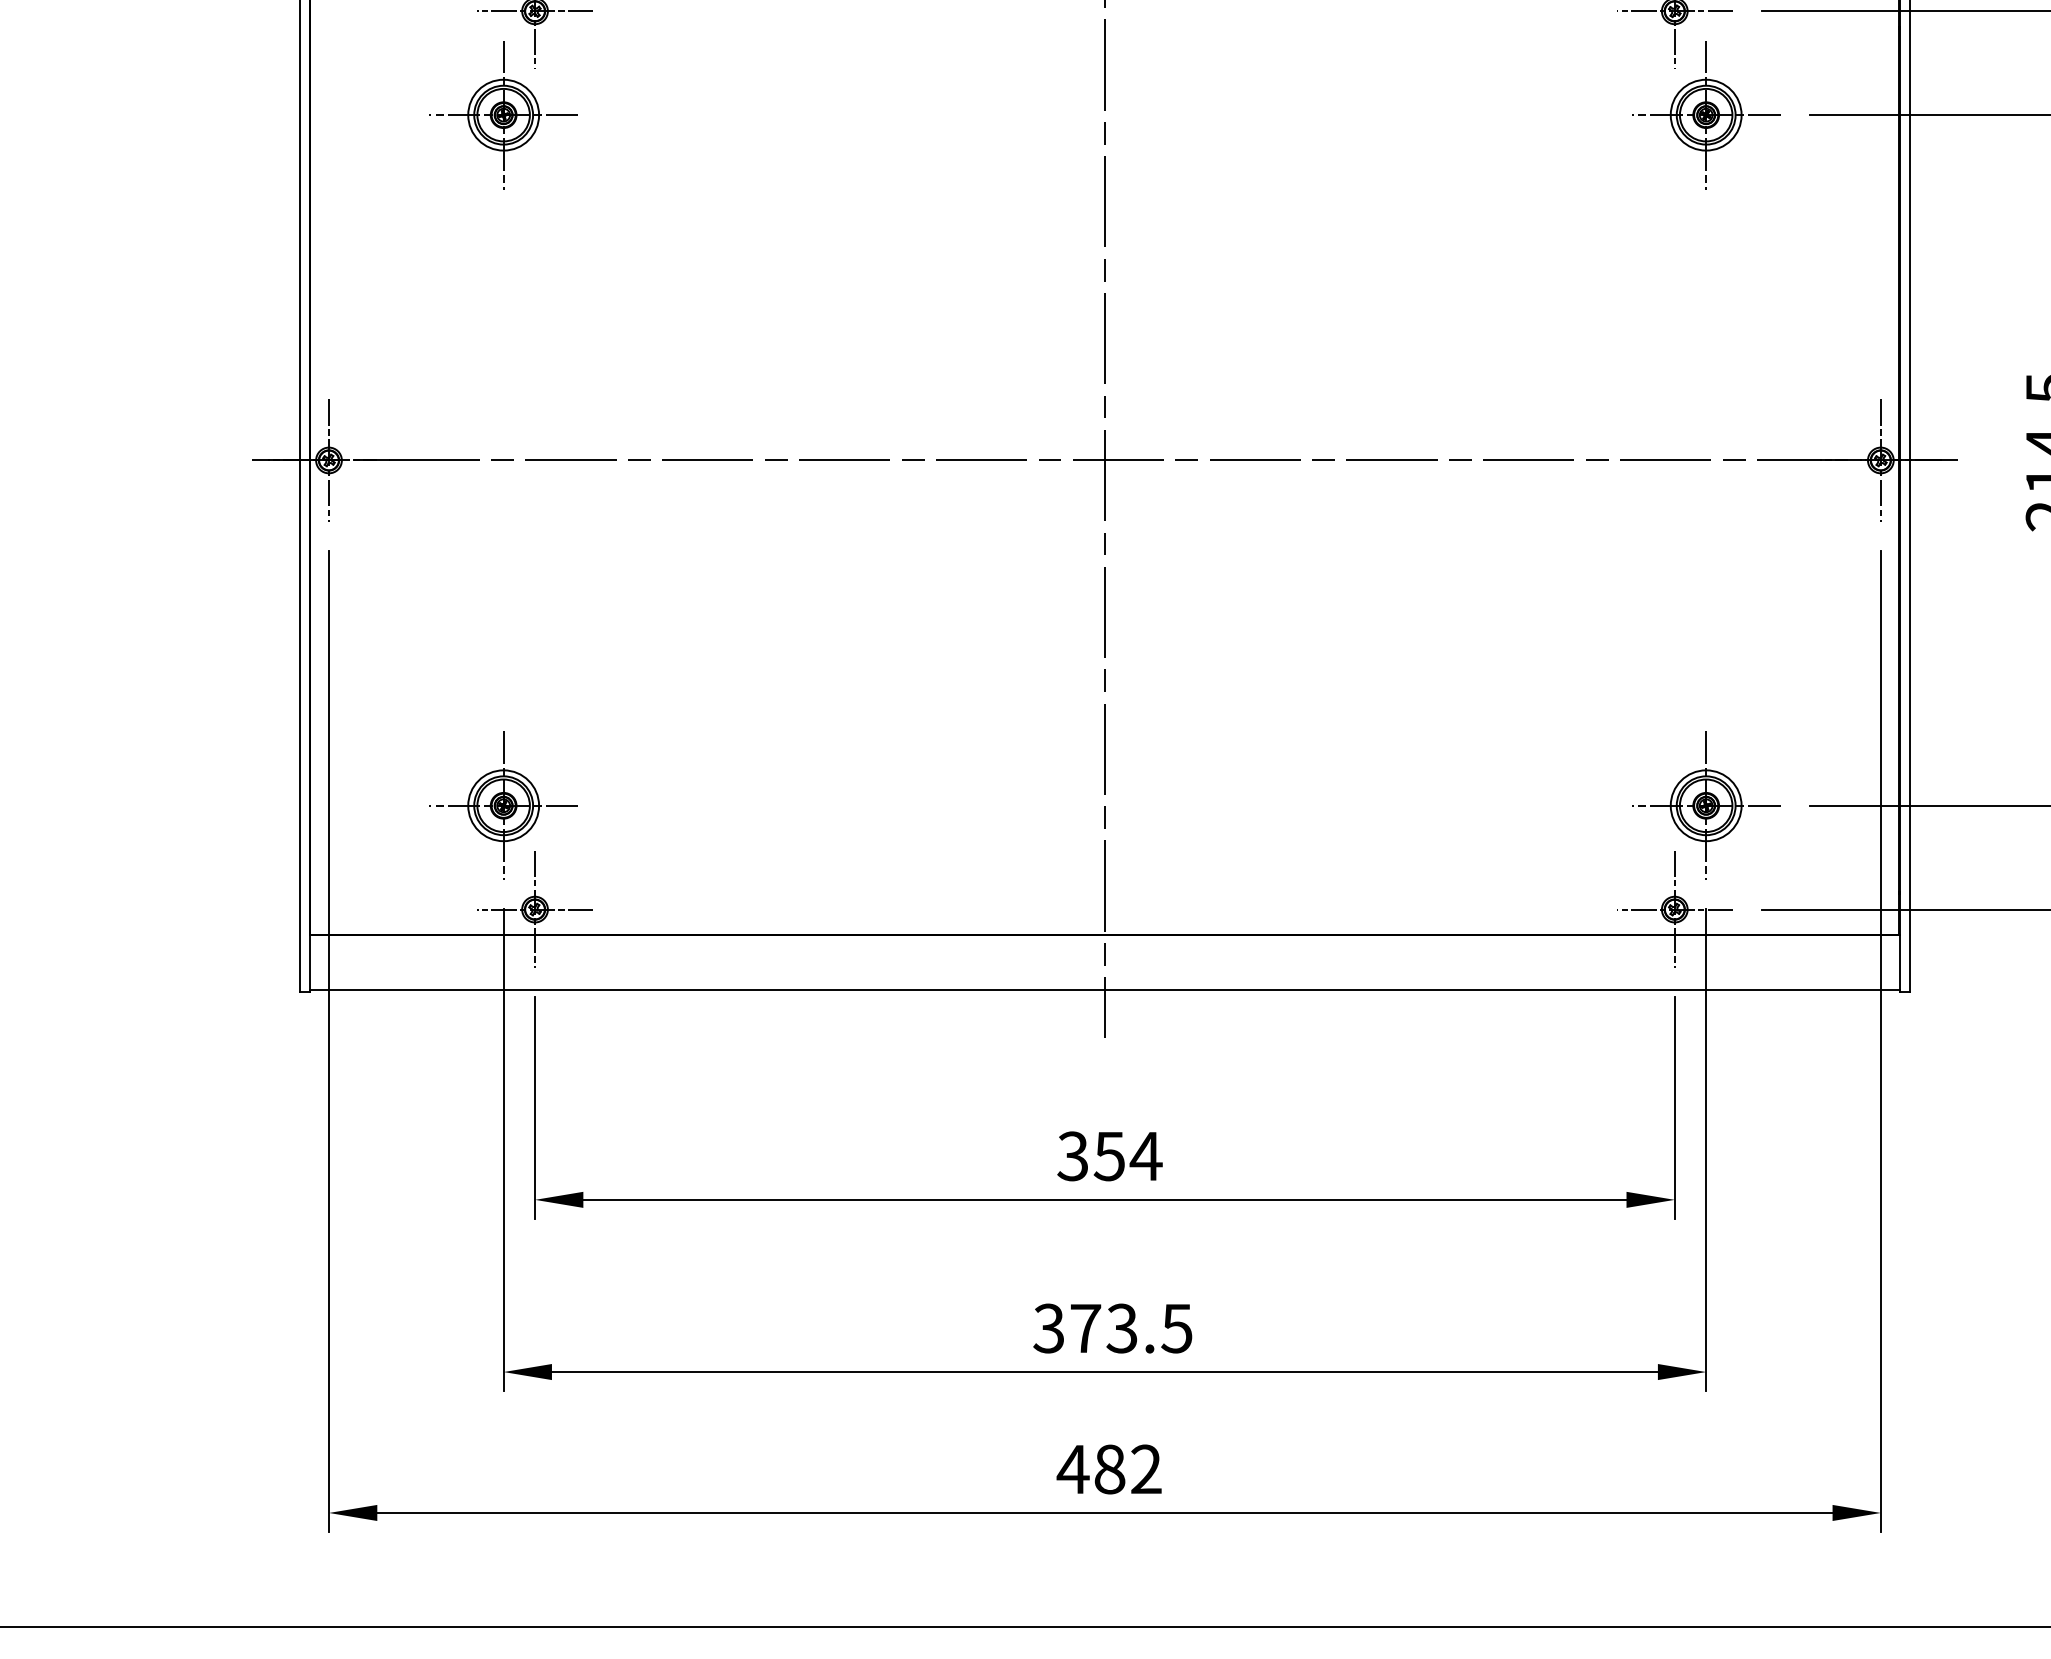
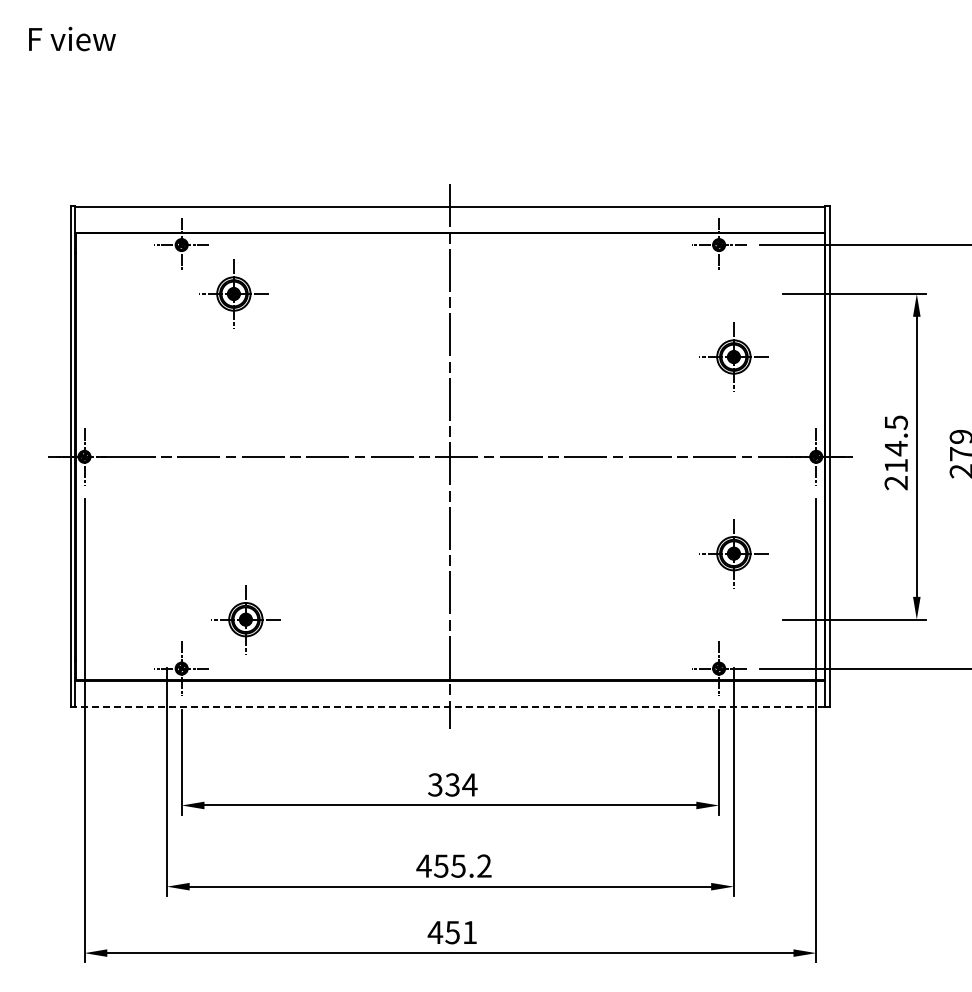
part: (502, 114) -> (233, 293), moved
part: (1705, 114) -> (733, 356), moved
part: (502, 805) -> (245, 619), moved
part: (1705, 805) -> (733, 553), moved
line: (1105, 989) -> (450, 706), solid -> dashed
text: (1109, 1155) -> (452, 784), 354 -> 334
text: (1111, 1327) -> (453, 865), 373.5 -> 455.2
text: (1128, 1469) -> (461, 932), 482 -> 451

